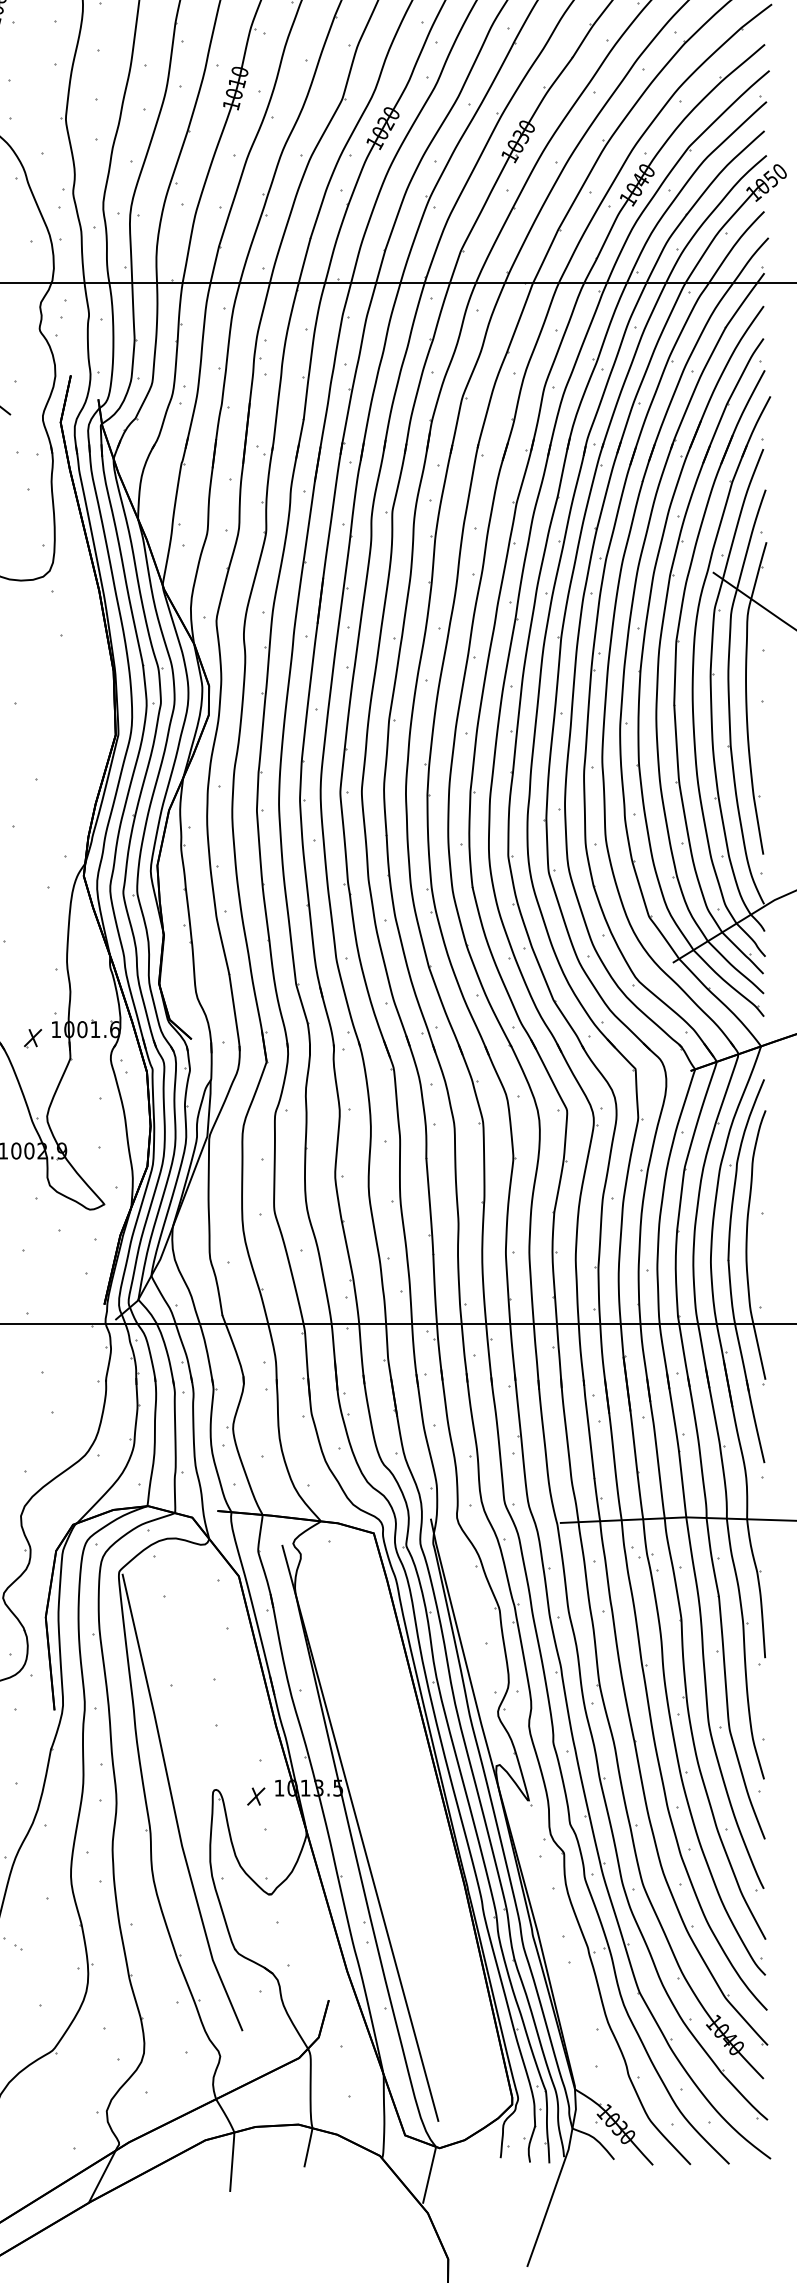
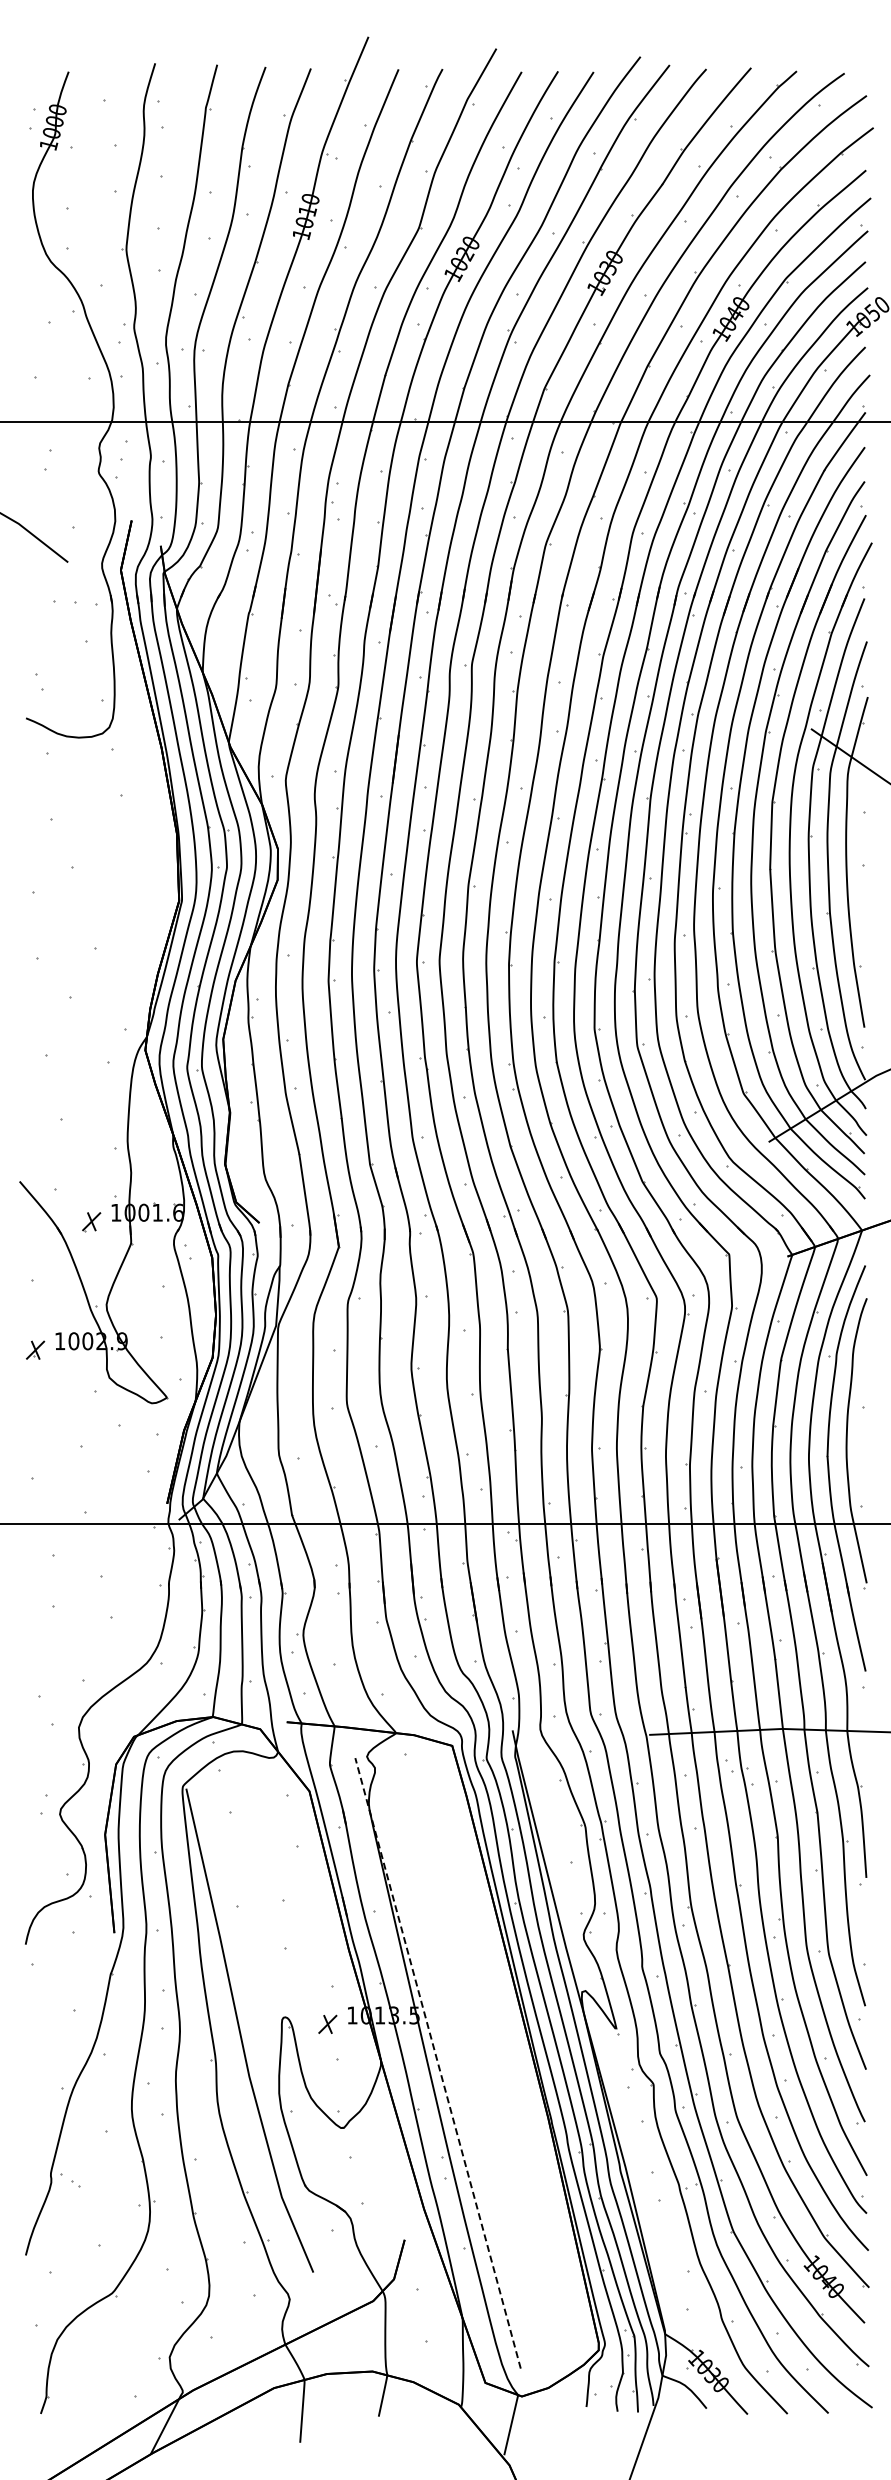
line: (359, 1832) -> (437, 2062), solid -> dashed

